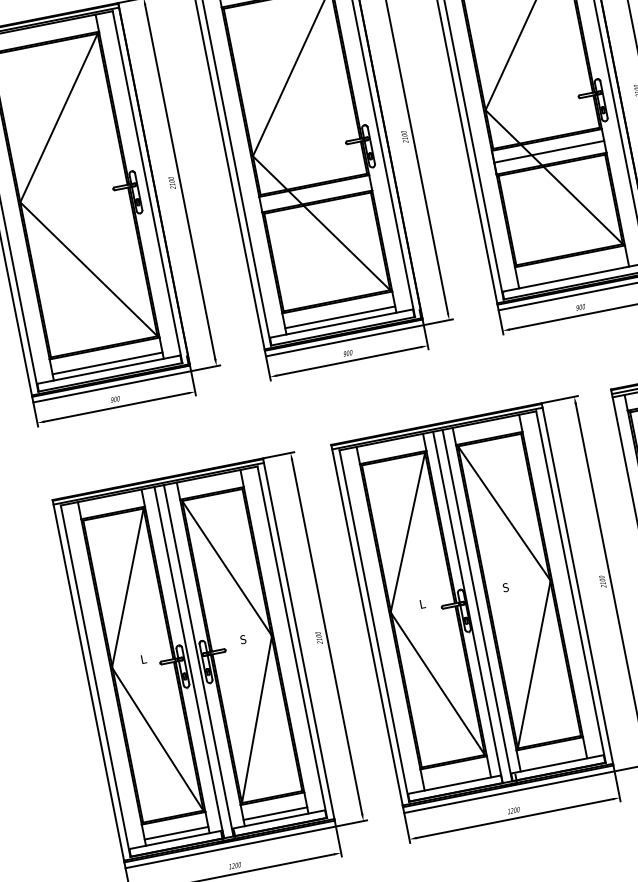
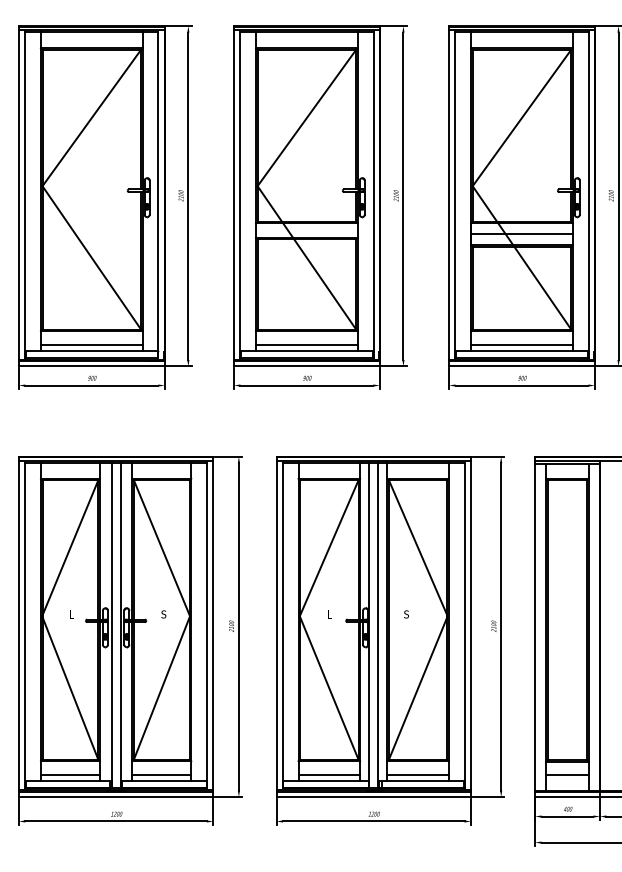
line: (572, 271) -> (521, 344), added
line: (551, 758) -> (417, 774), added
line: (456, 777) -> (329, 774), added

